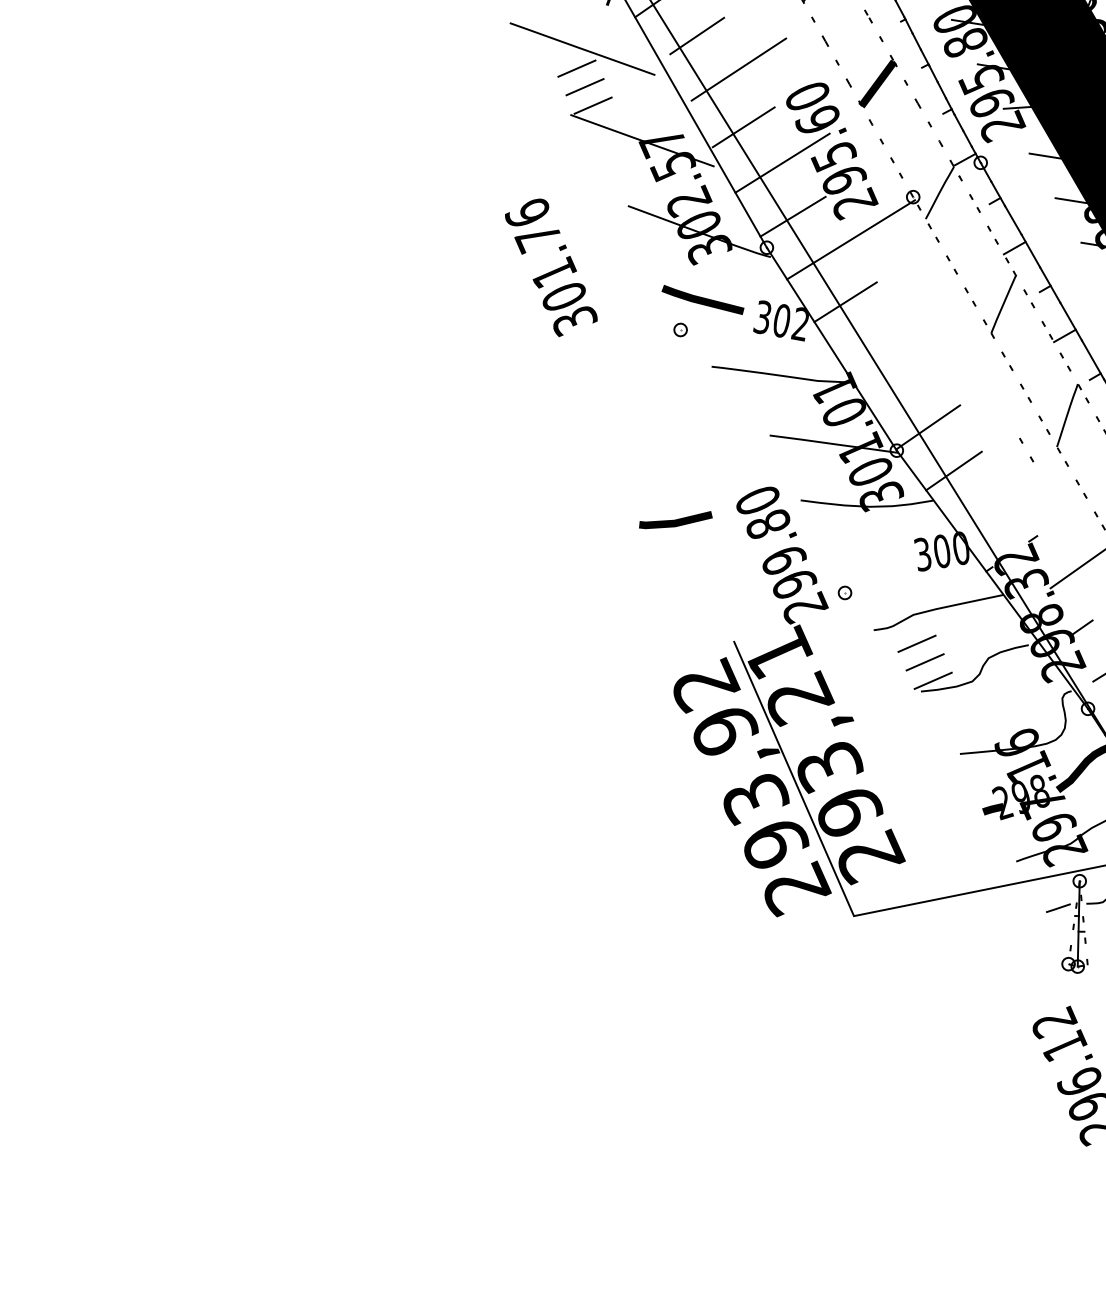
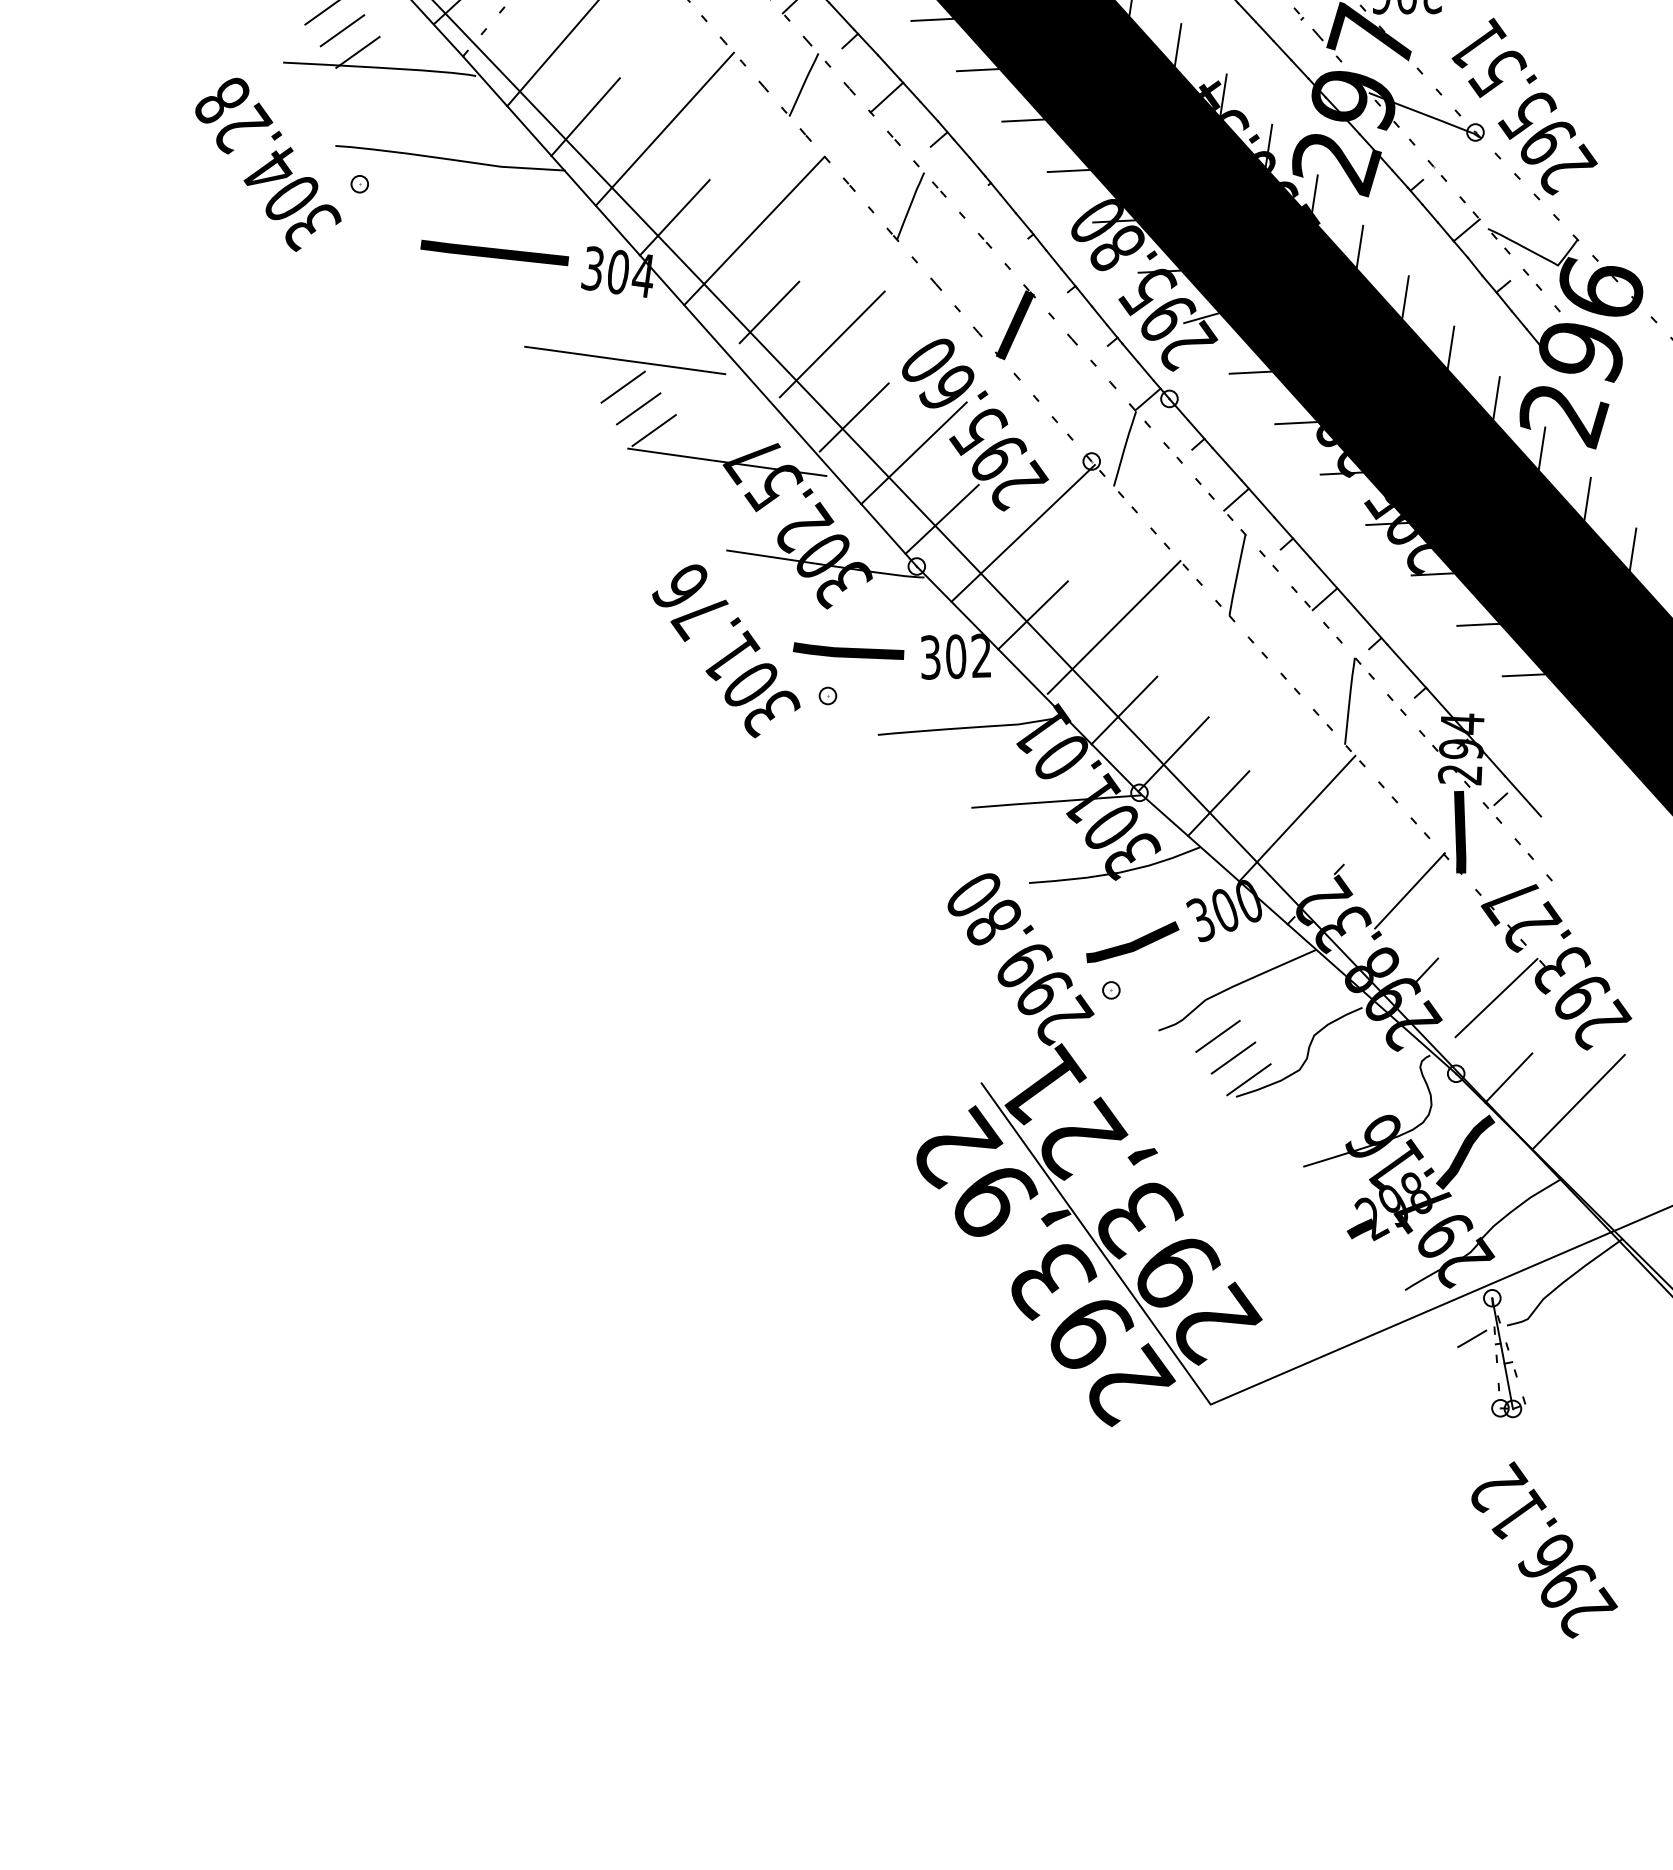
text: (551, 268) -> (726, 651), moved
line: (903, 323) -> (1113, 627), added
line: (898, 387) -> (1124, 710), added
line: (1022, 443) -> (1299, 749), removed
line: (1010, 494) -> (1297, 818), added
line: (675, 520) -> (1132, 942), moved

